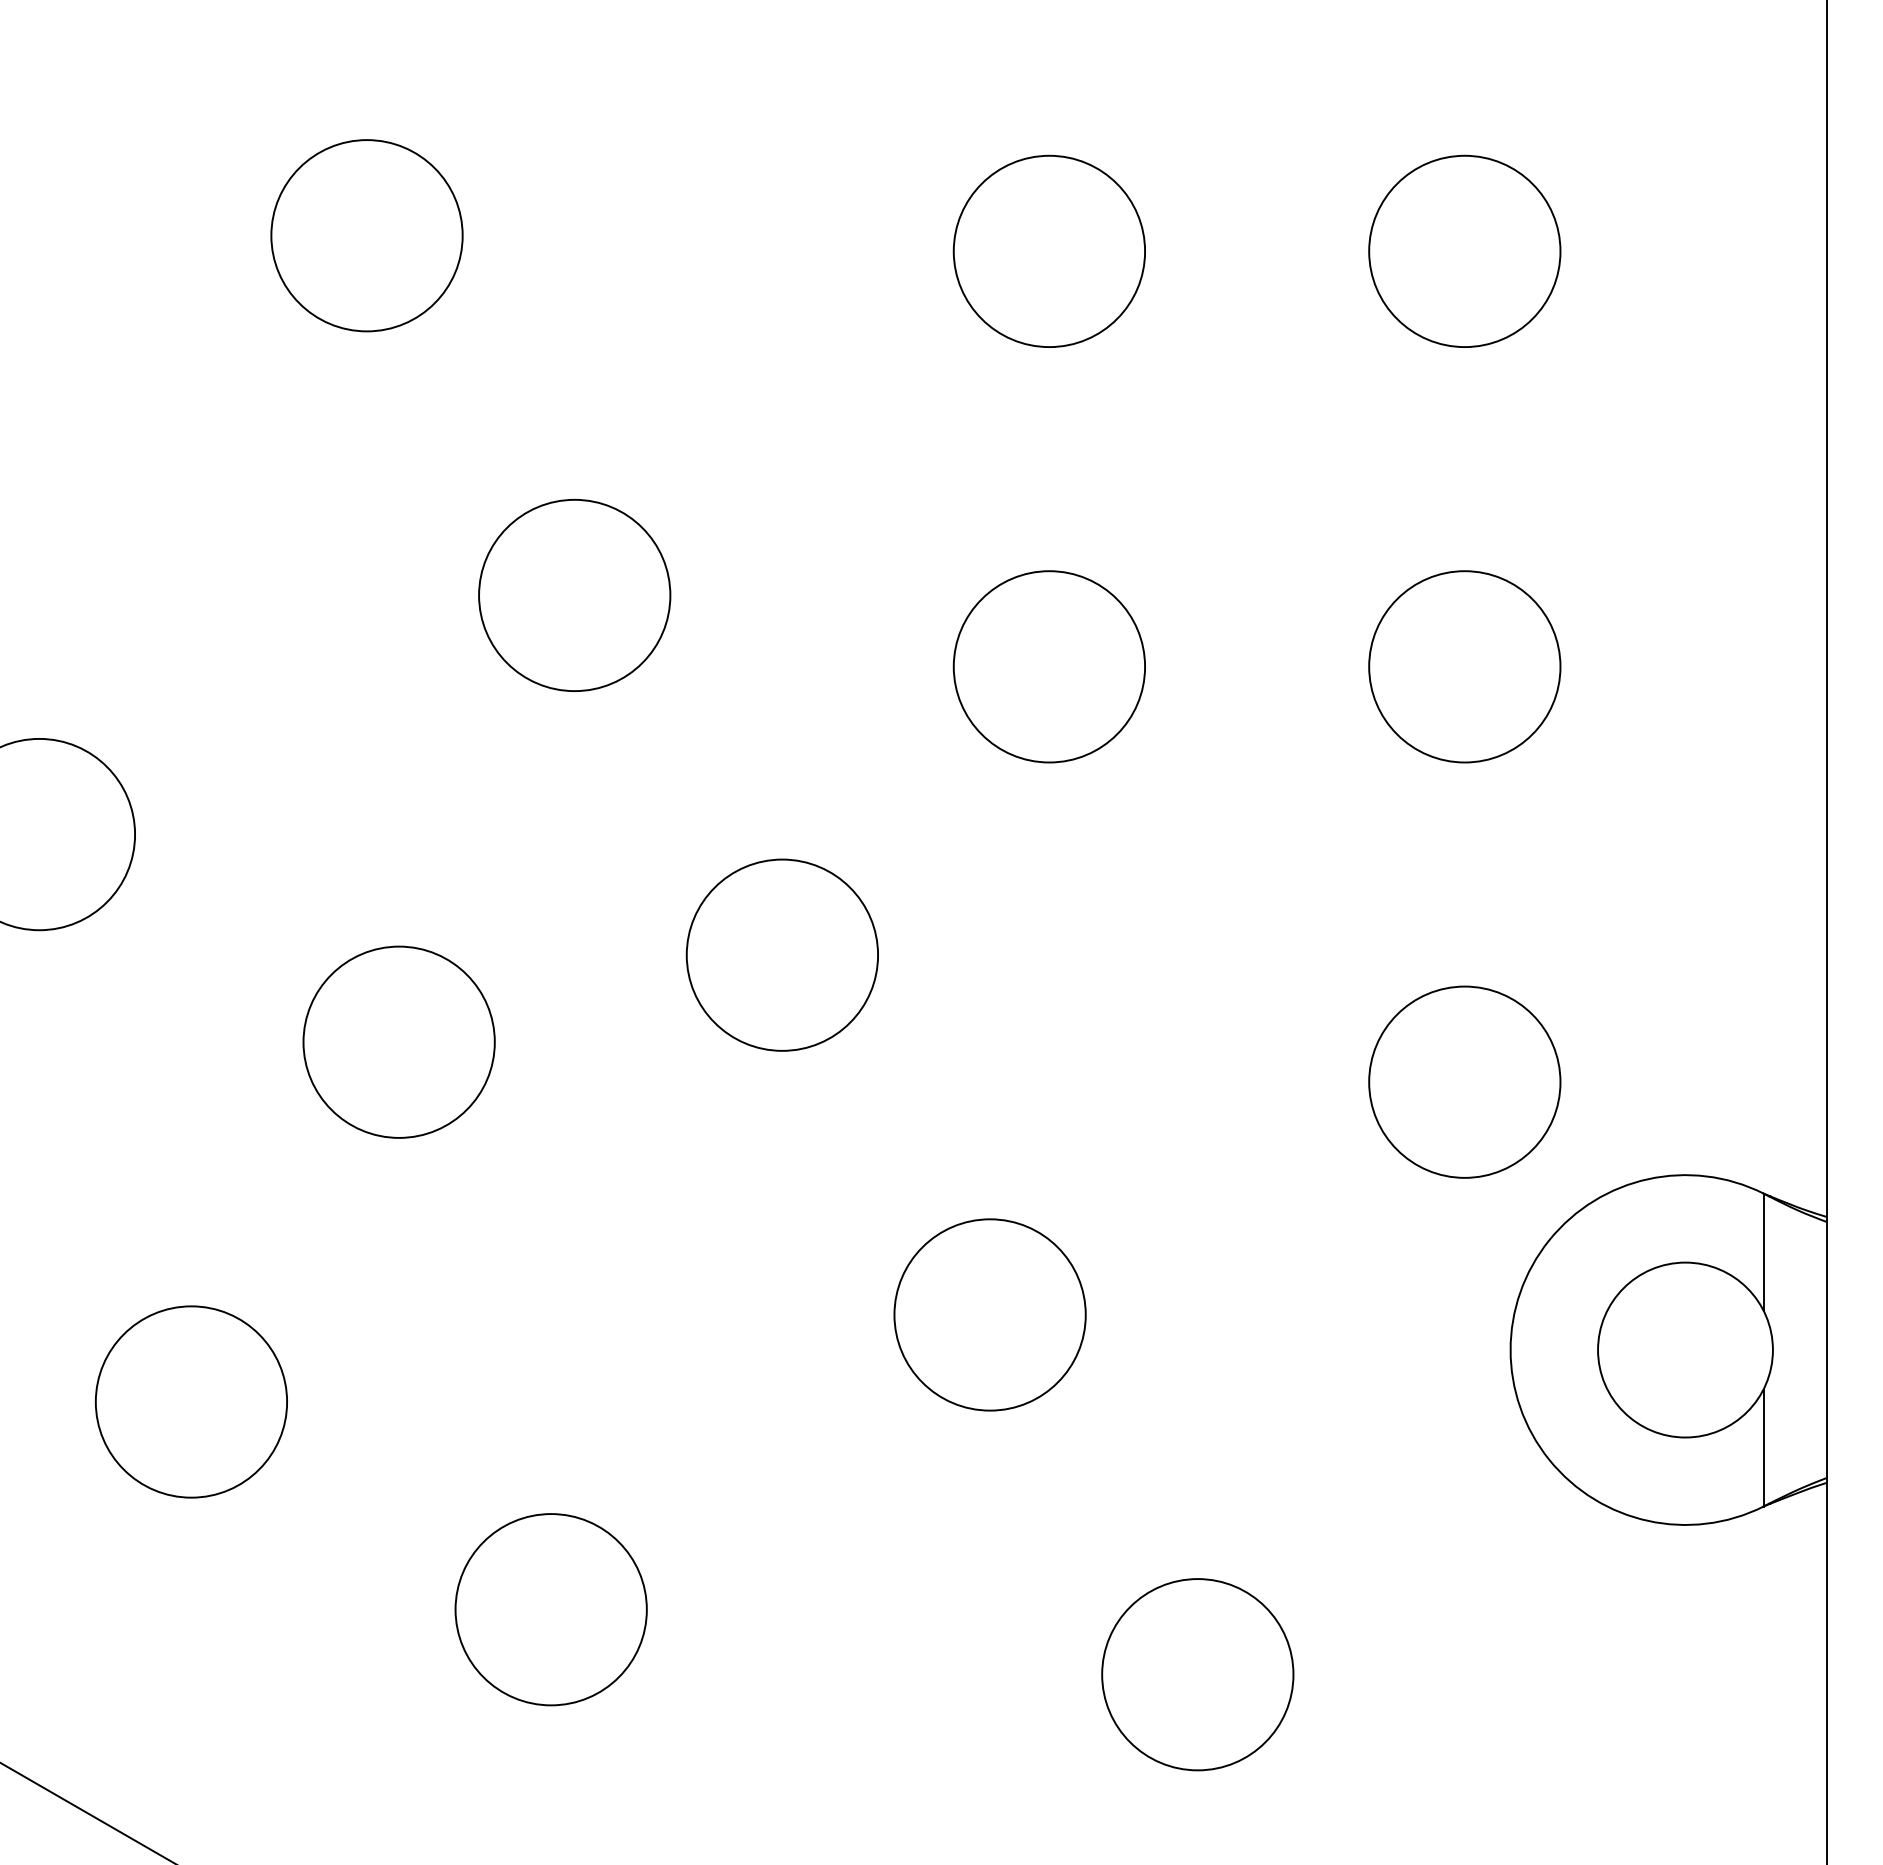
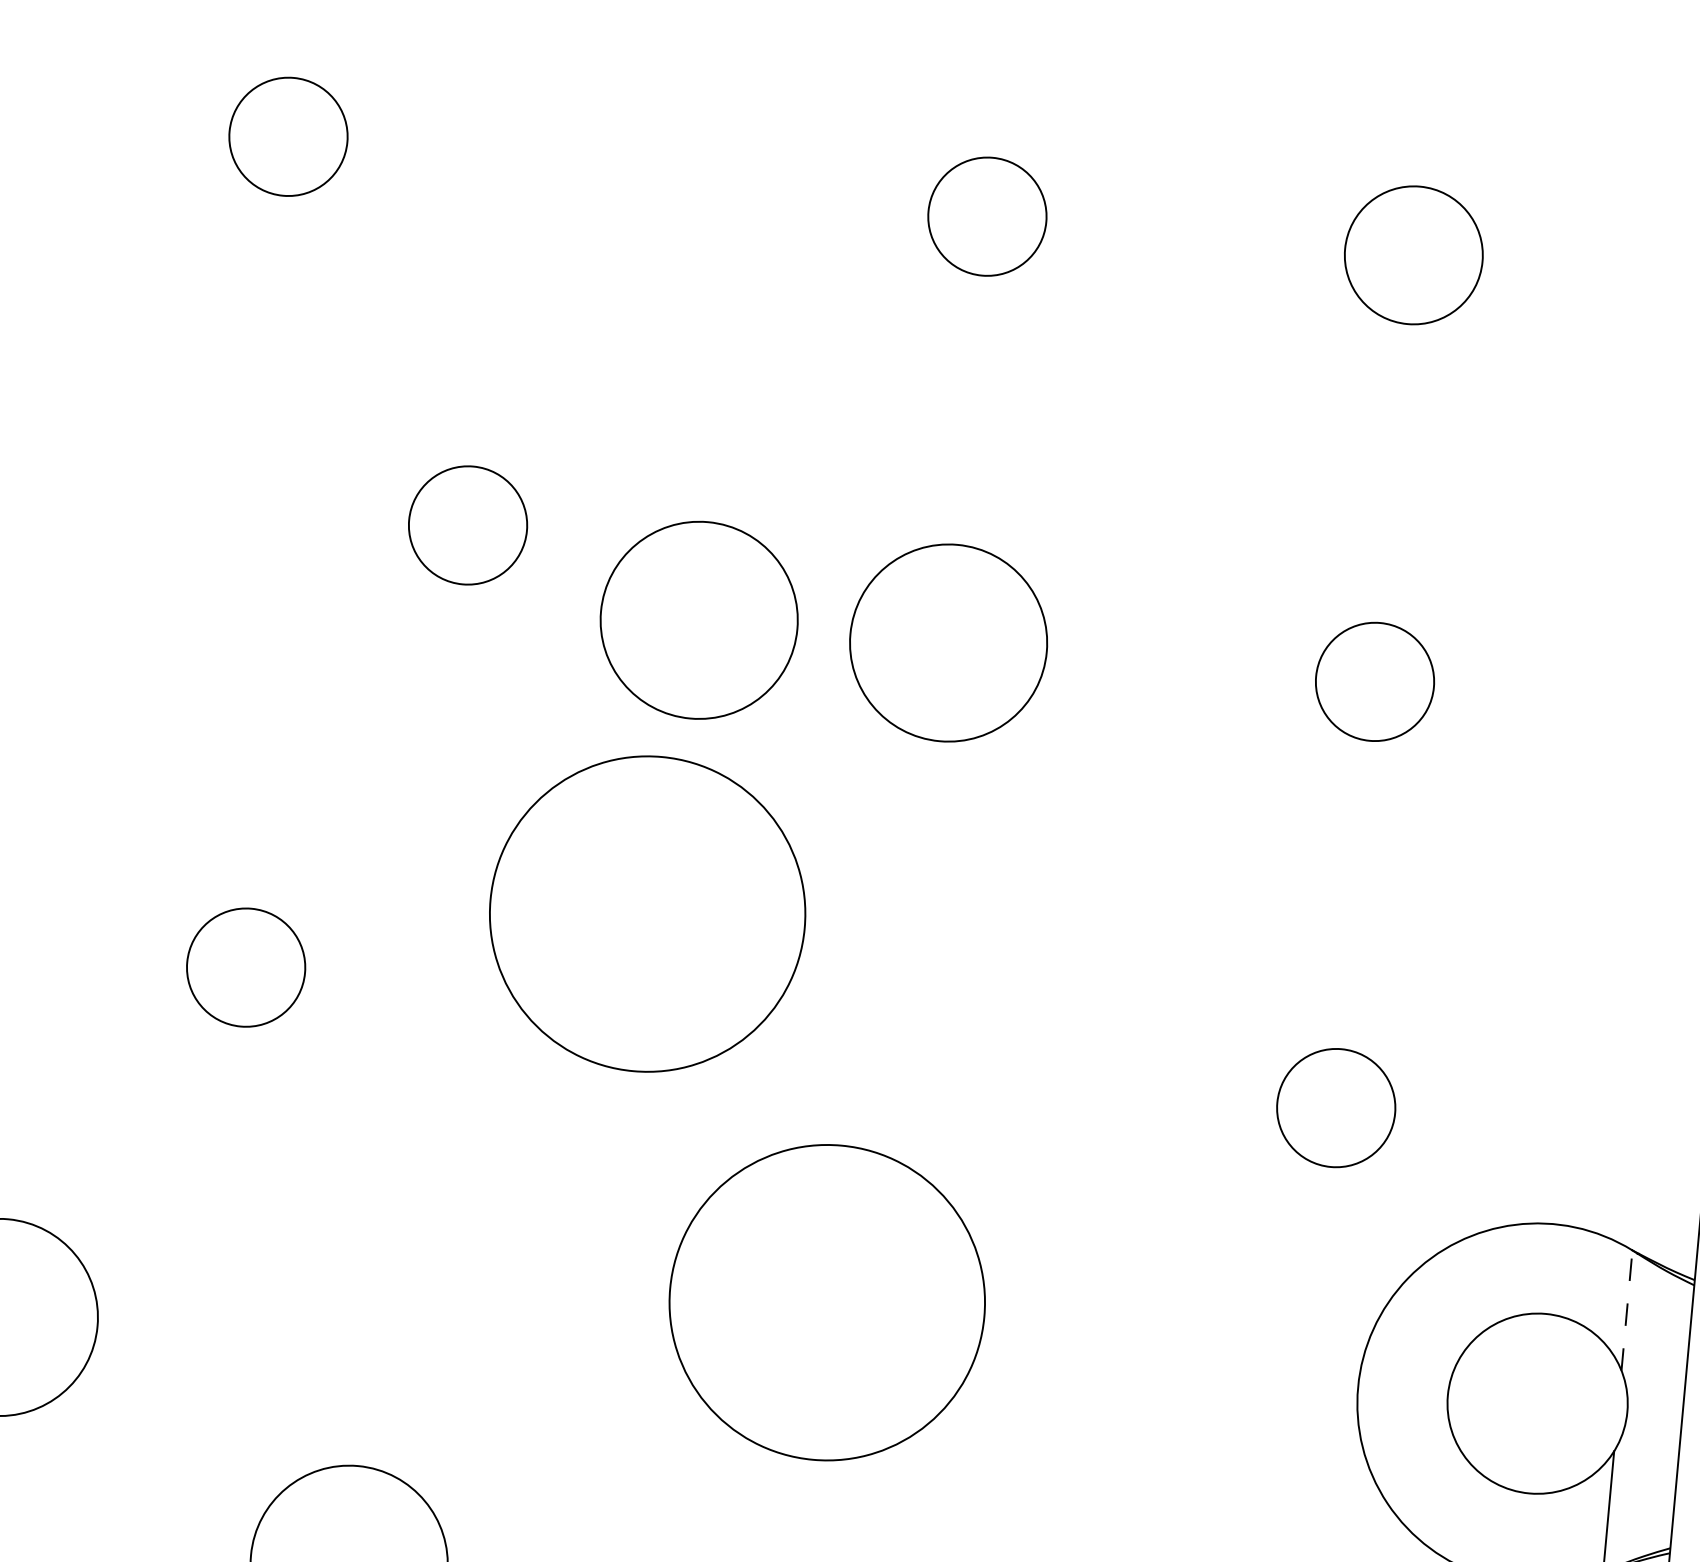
circle: (366, 235) -> (287, 136), size x0.6
circle: (1464, 250) -> (1413, 254), size x0.7
circle: (1049, 251) -> (987, 216), size x0.6
circle: (574, 595) -> (467, 525), size x0.6
circle: (805, 666) -> (698, 619), added
circle: (1464, 666) -> (1374, 681), size x0.6
circle: (782, 954) -> (647, 913), size x1.6
circle: (398, 1041) -> (245, 966), size x0.6
circle: (1464, 1081) -> (1335, 1107), size x0.6
line: (1763, 1252) -> (1626, 1310), solid -> dashed
circle: (989, 1314) -> (826, 1302), size x1.6

